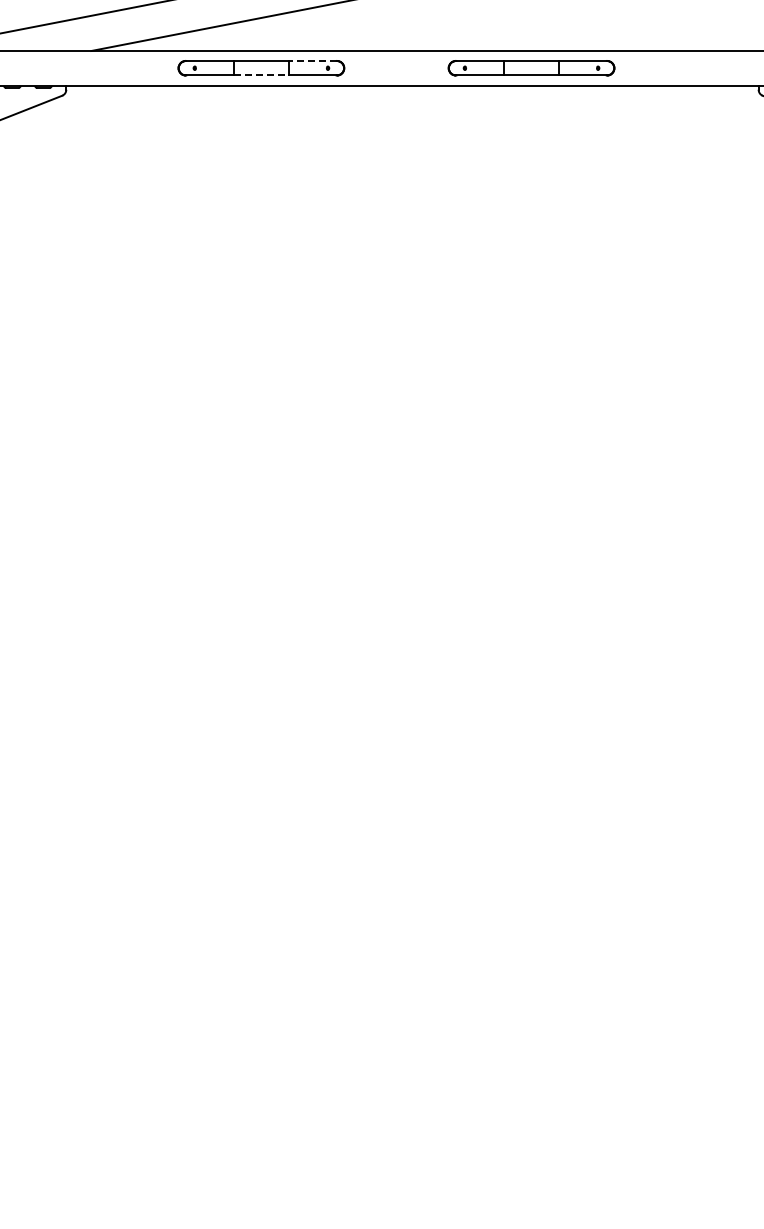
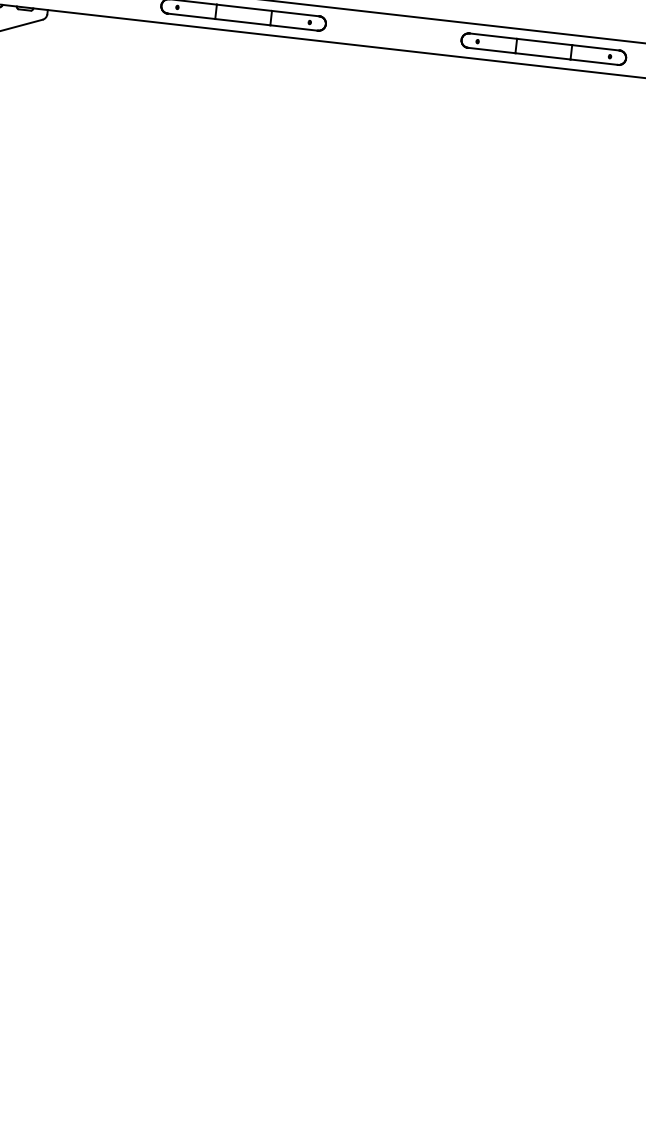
line: (313, 61) -> (296, 14), dashed -> solid
part: (531, 68) -> (543, 49), moved
line: (261, 75) -> (242, 22), dashed -> solid

